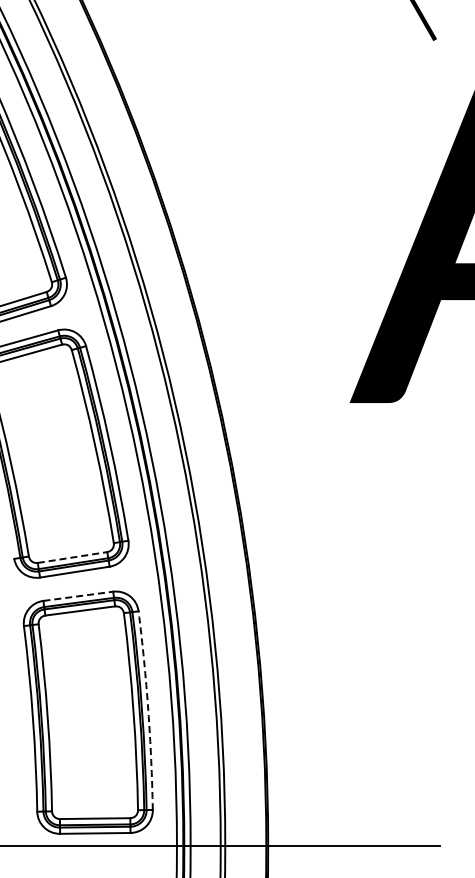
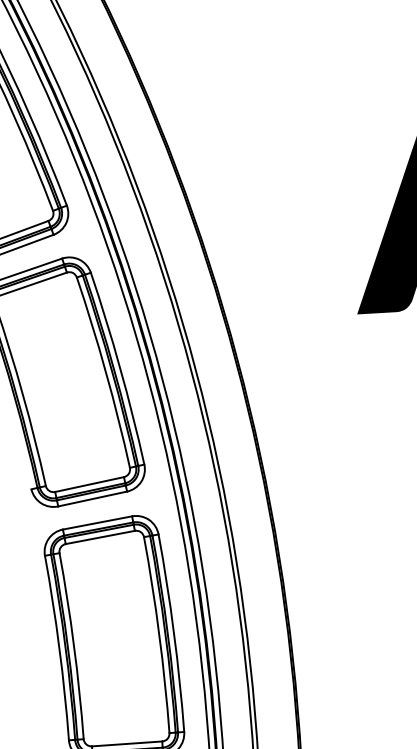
line: (73, 557) -> (90, 484), dashed -> solid
line: (78, 596) -> (97, 523), dashed -> solid
arc: (148, 710) -> (174, 632), dashed -> solid

